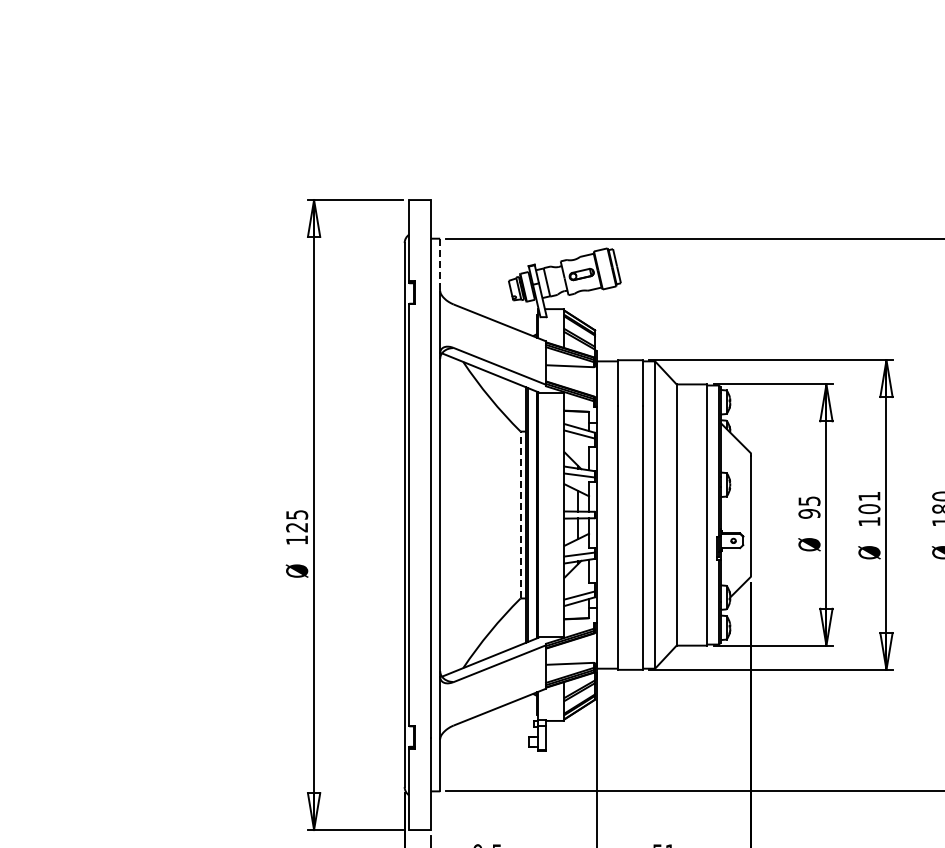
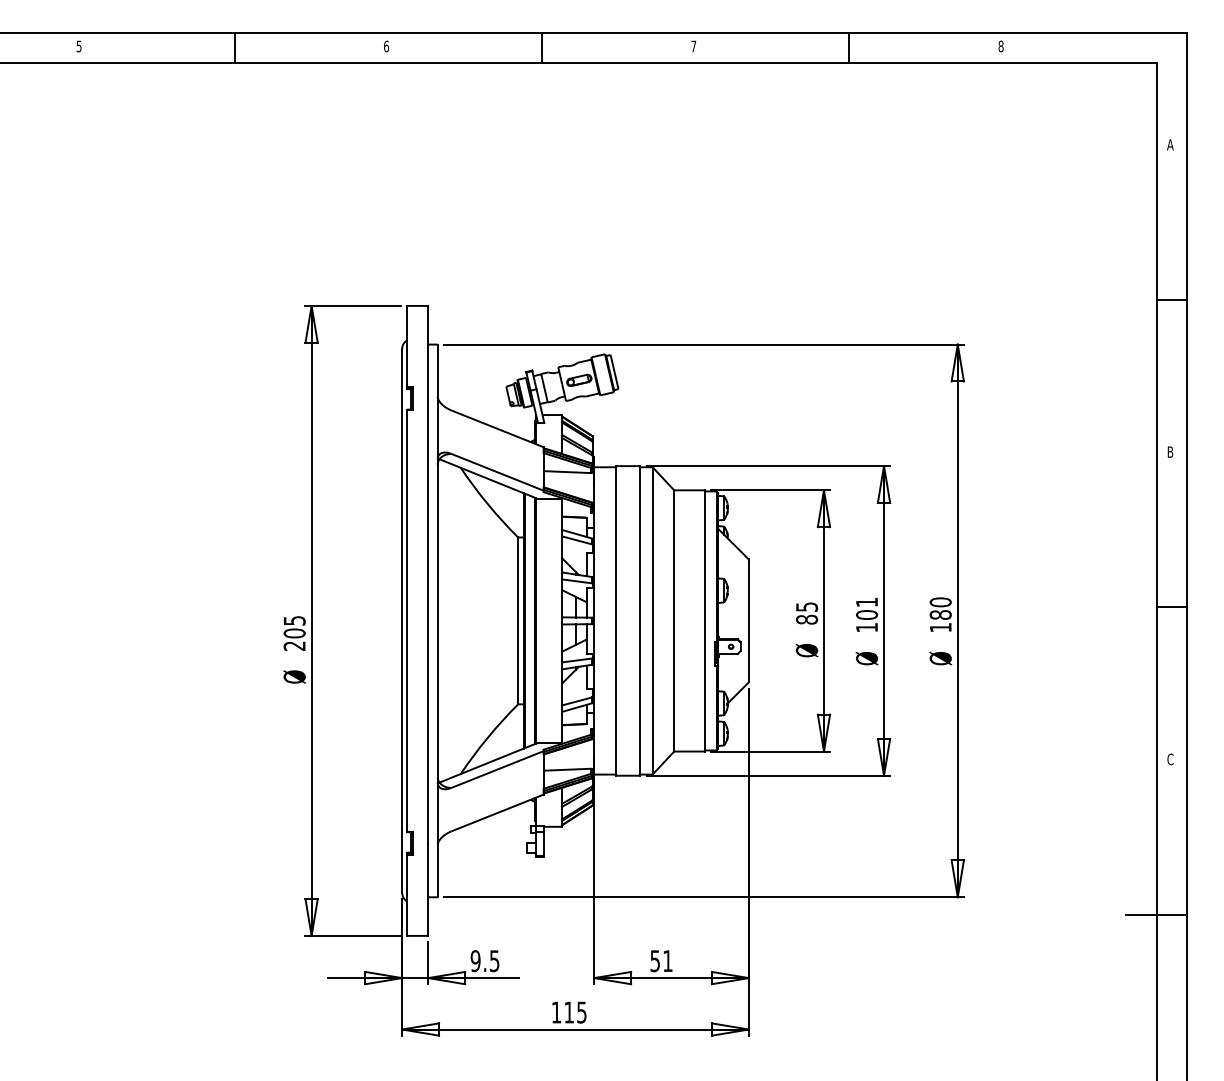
line: (439, 265) -> (437, 371), dashed -> solid
text: (809, 513) -> (807, 619), 95 -> 85
line: (520, 514) -> (518, 620), dashed -> solid
text: (296, 533) -> (294, 639), 125 -> 205

